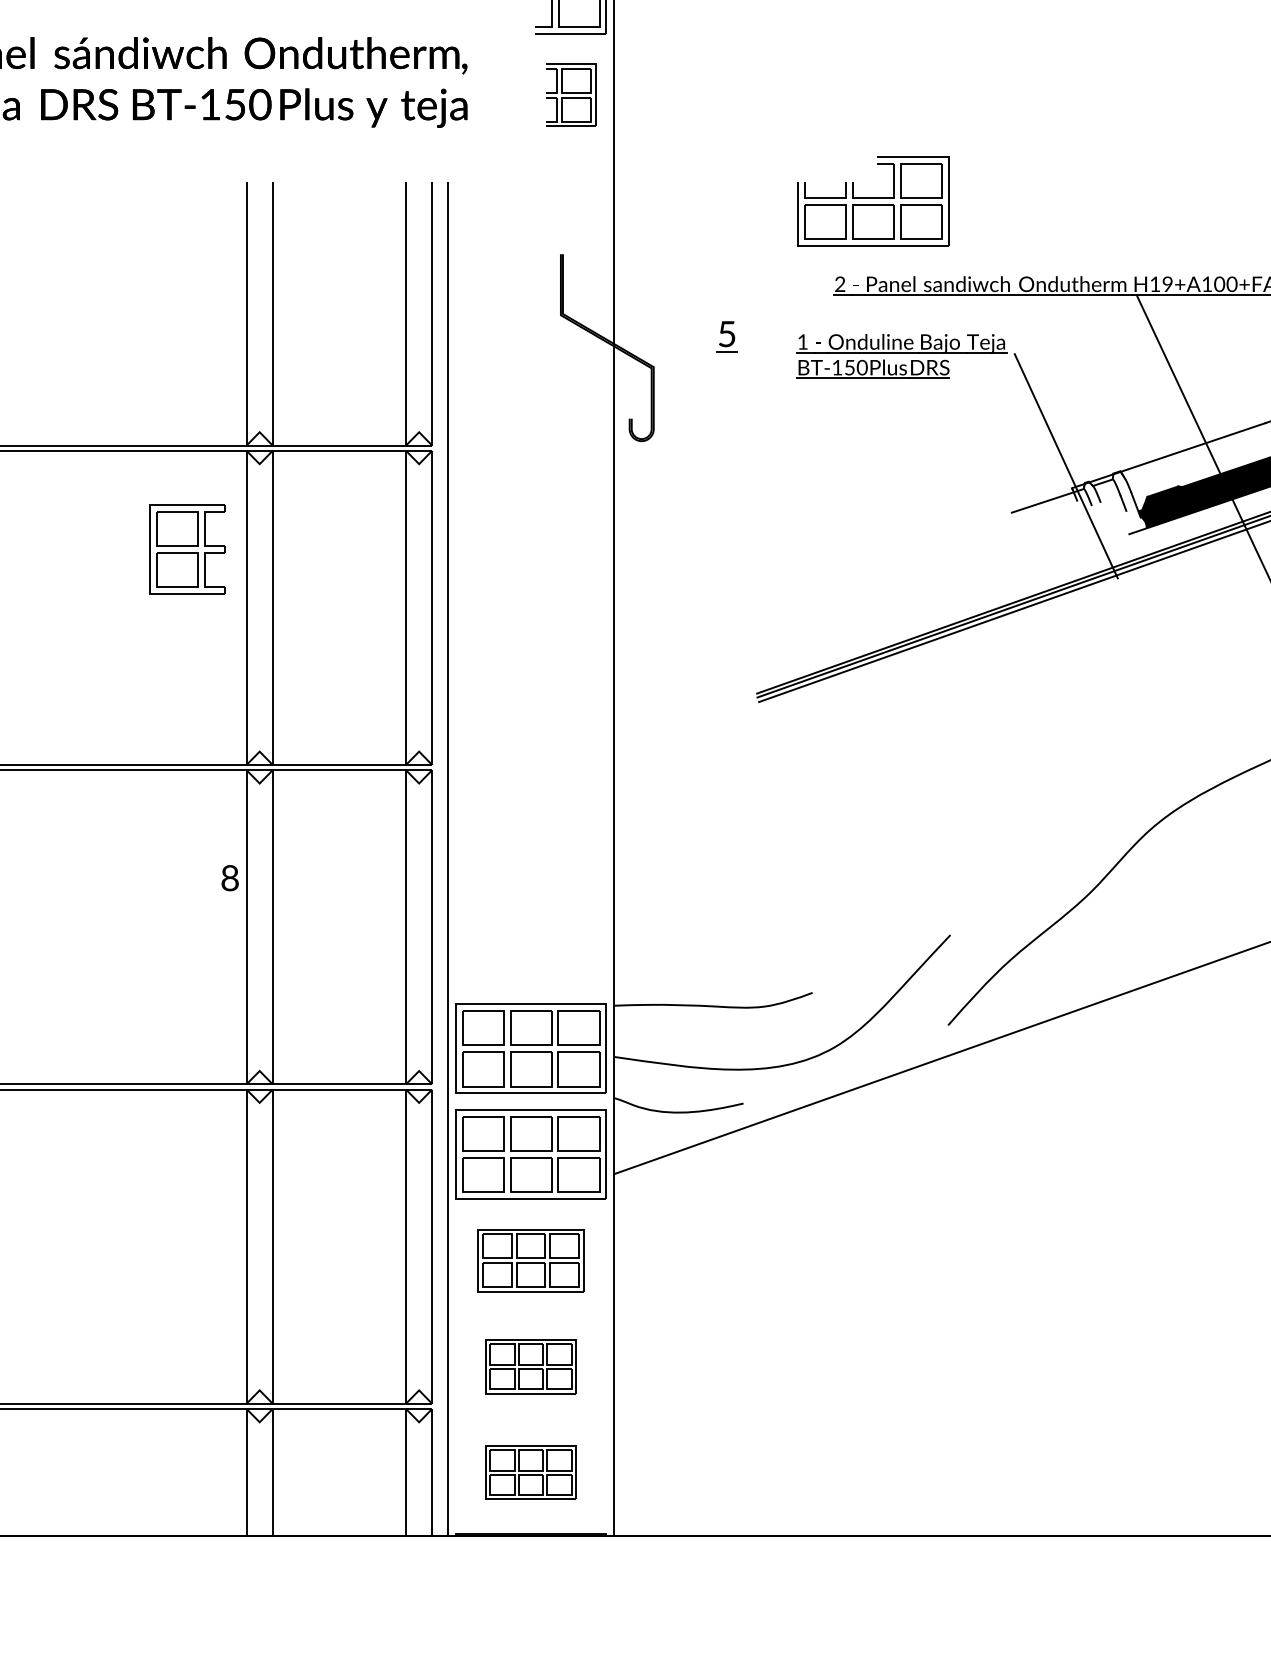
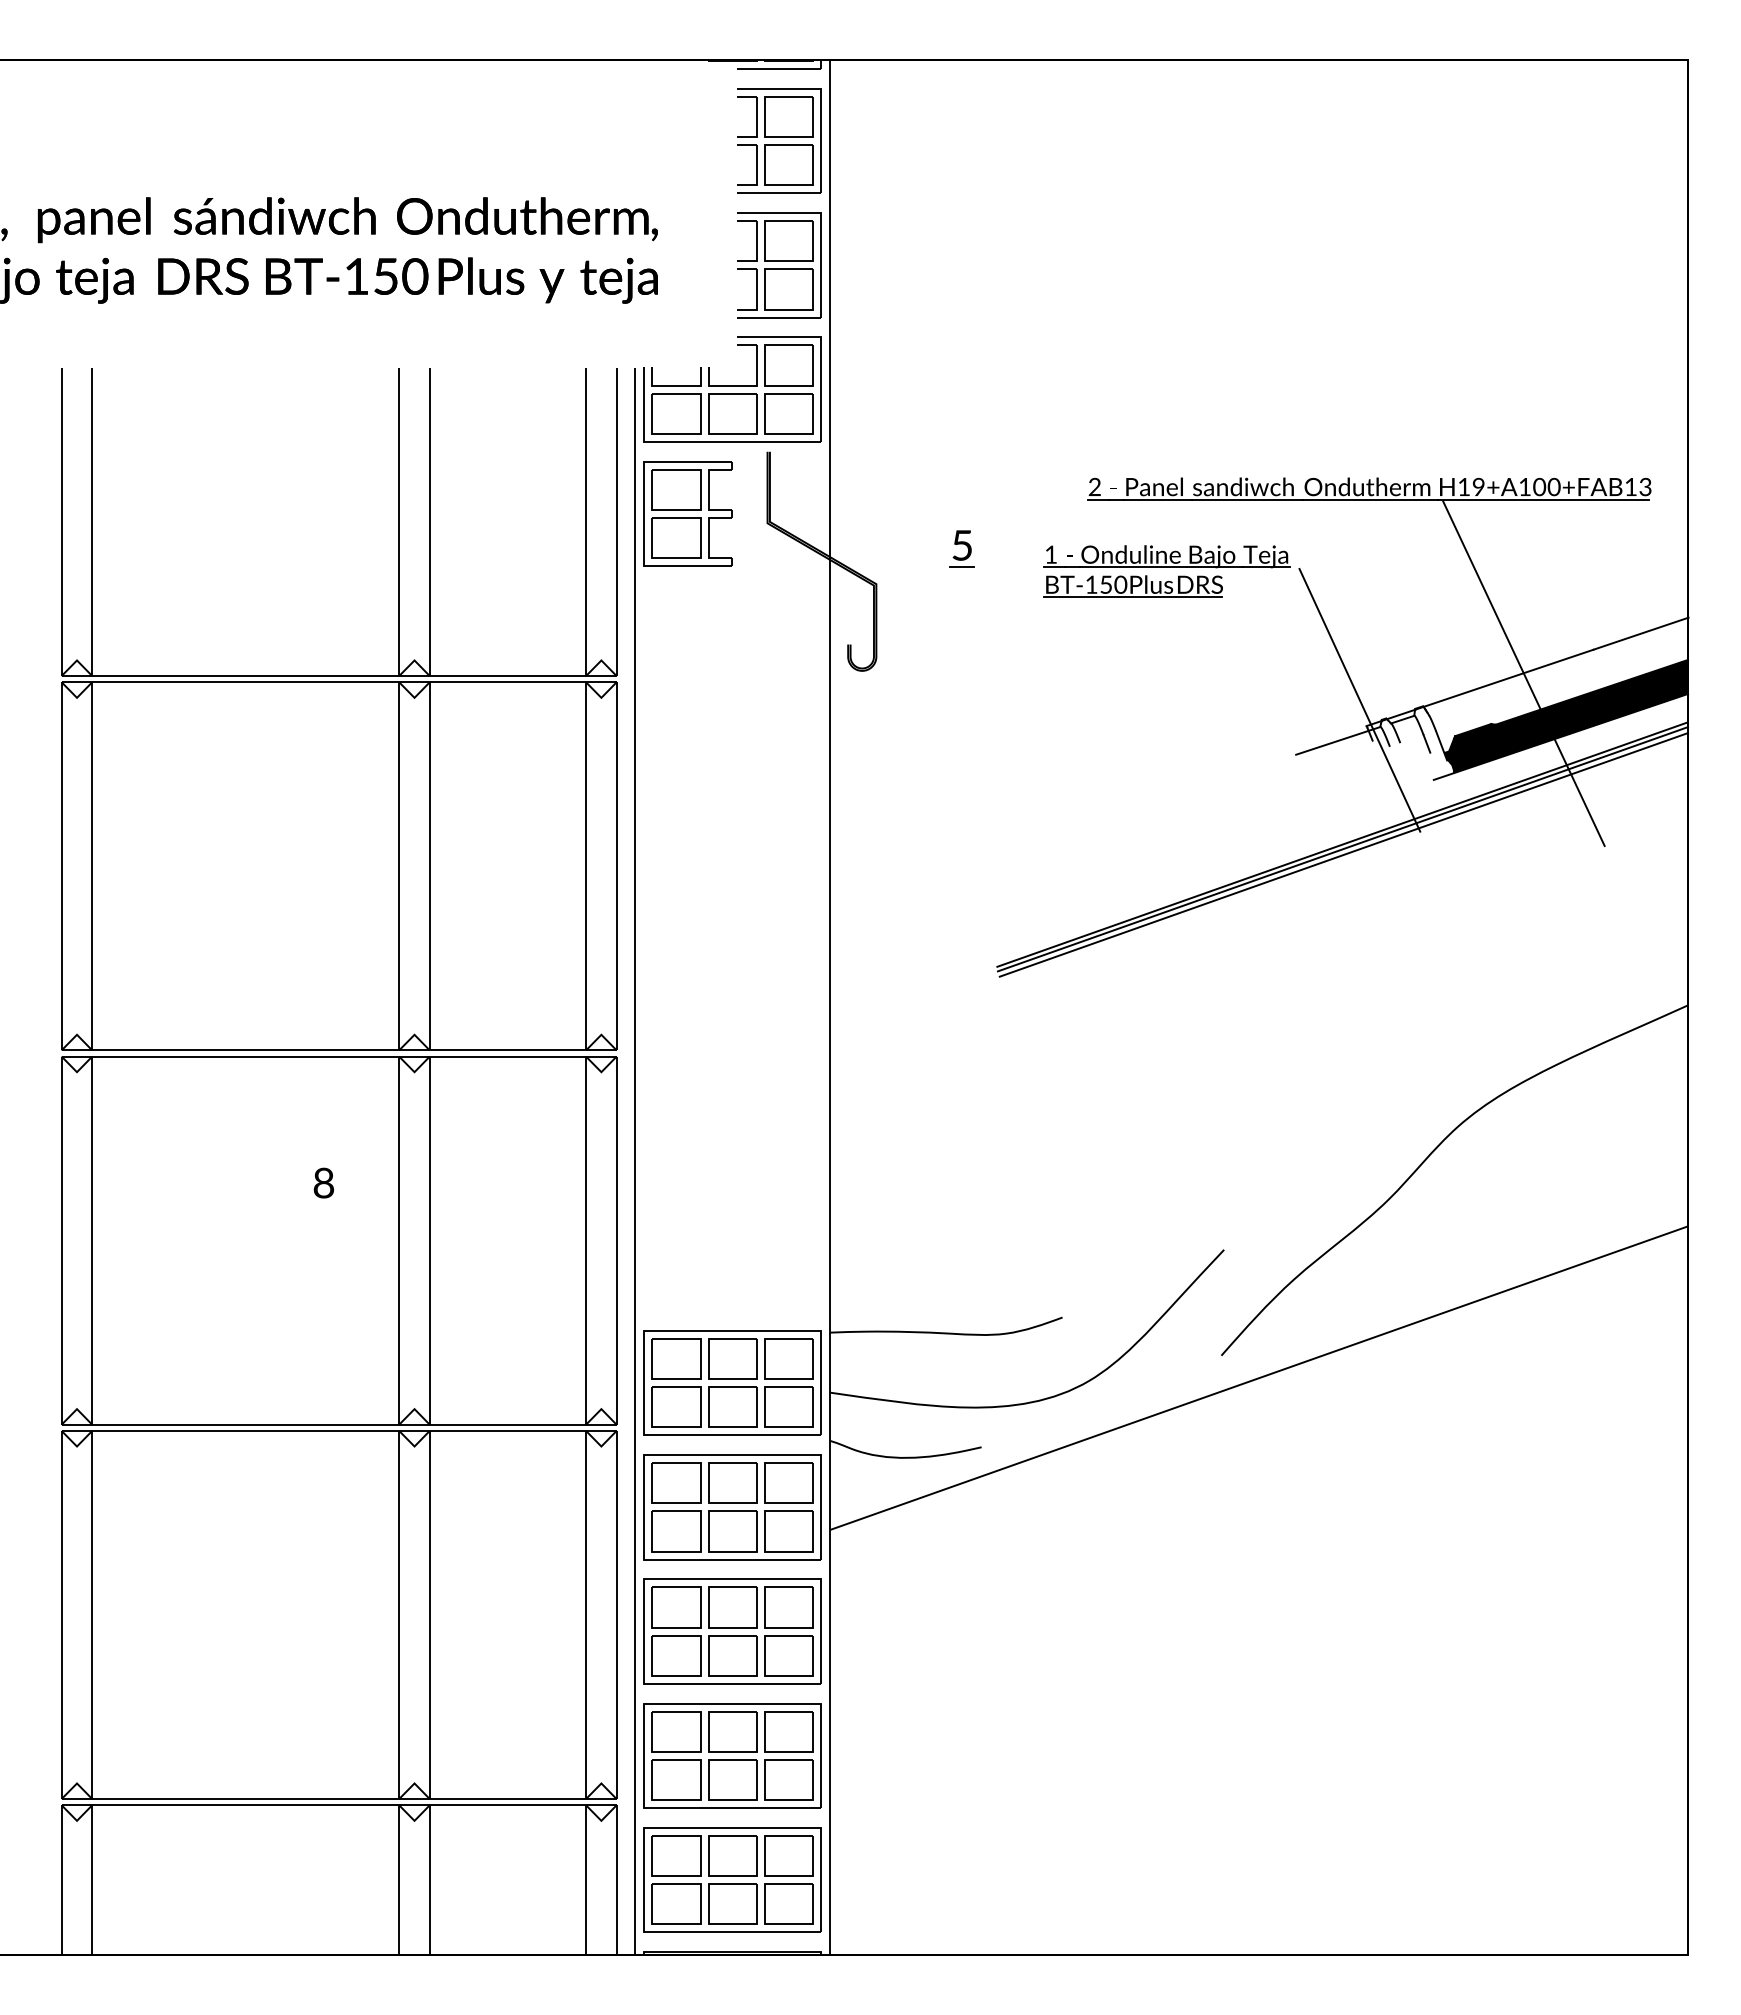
part: (571, 95) -> (779, 265), size x1.43
part: (873, 201) -> (732, 389), moved
part: (187, 549) -> (687, 513), moved
text: (229, 877) -> (323, 1182), moved
part: (531, 1260) -> (732, 1631), size x1.43
part: (531, 1366) -> (732, 1755), size x1.67
part: (531, 1472) -> (732, 1879), size x1.67

